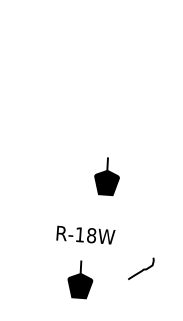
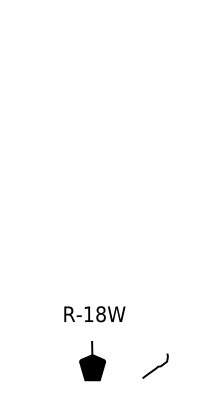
part: (106, 176) -> (112, 251), removed
curve: (142, 269) -> (156, 366), moved

